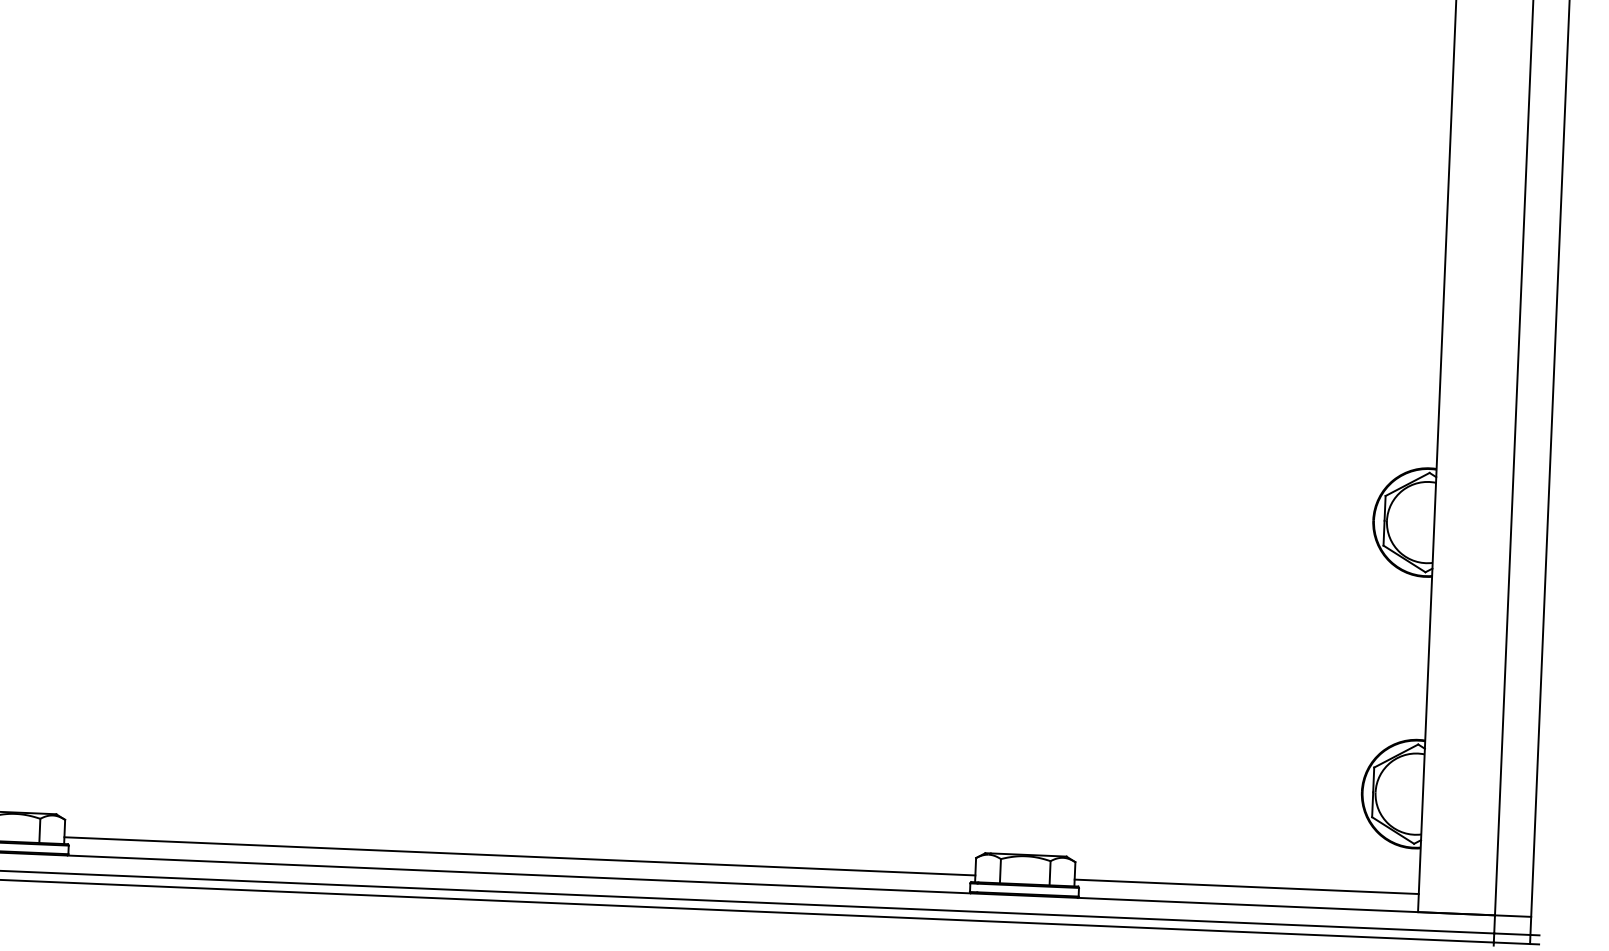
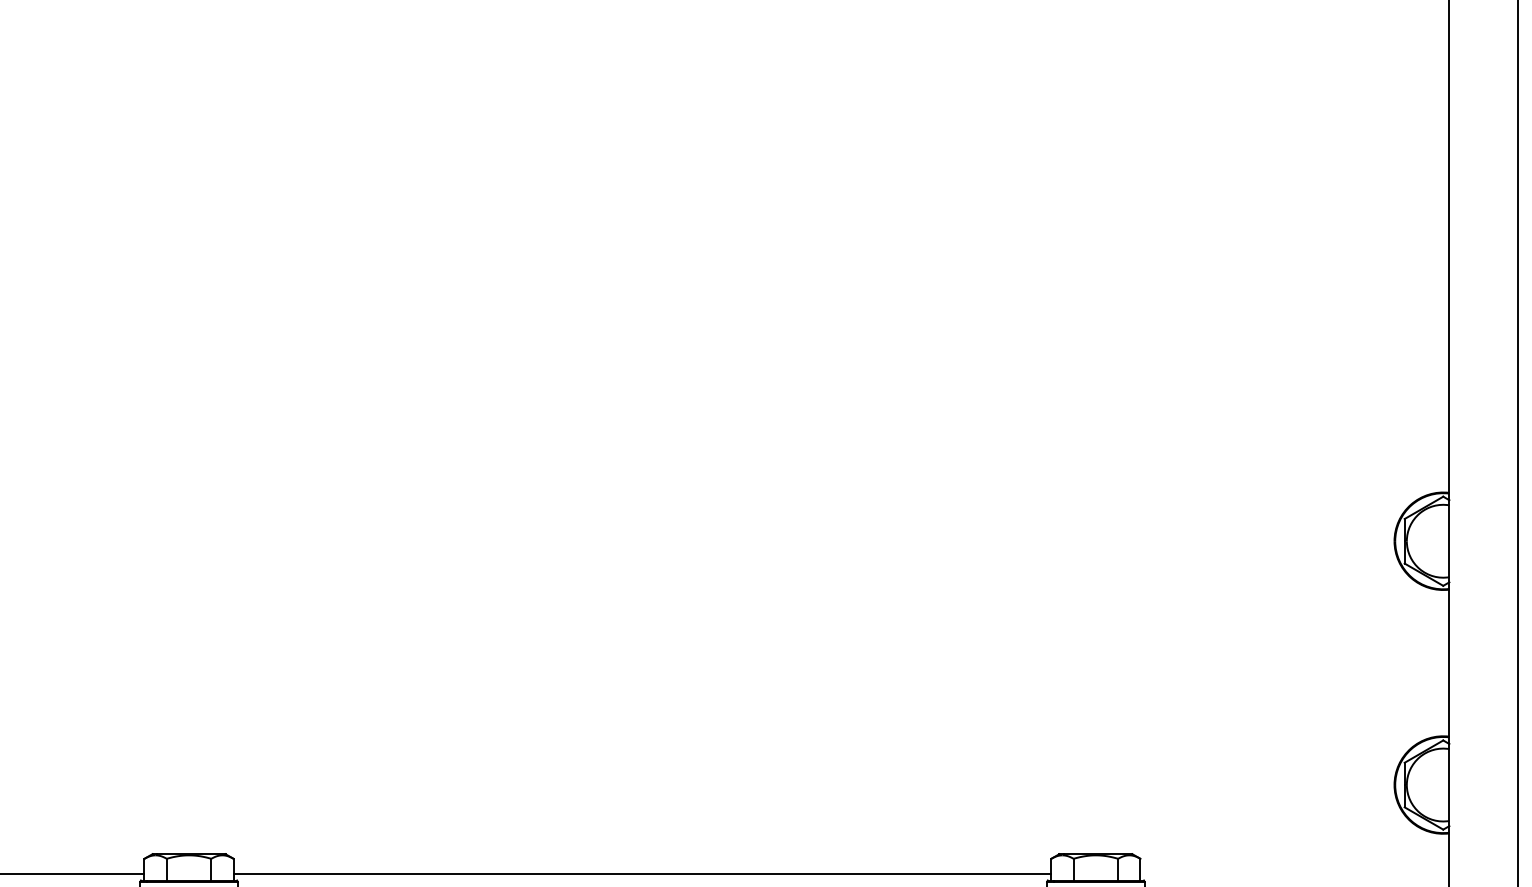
line: (1246, 886) -> (1294, 874), removed

